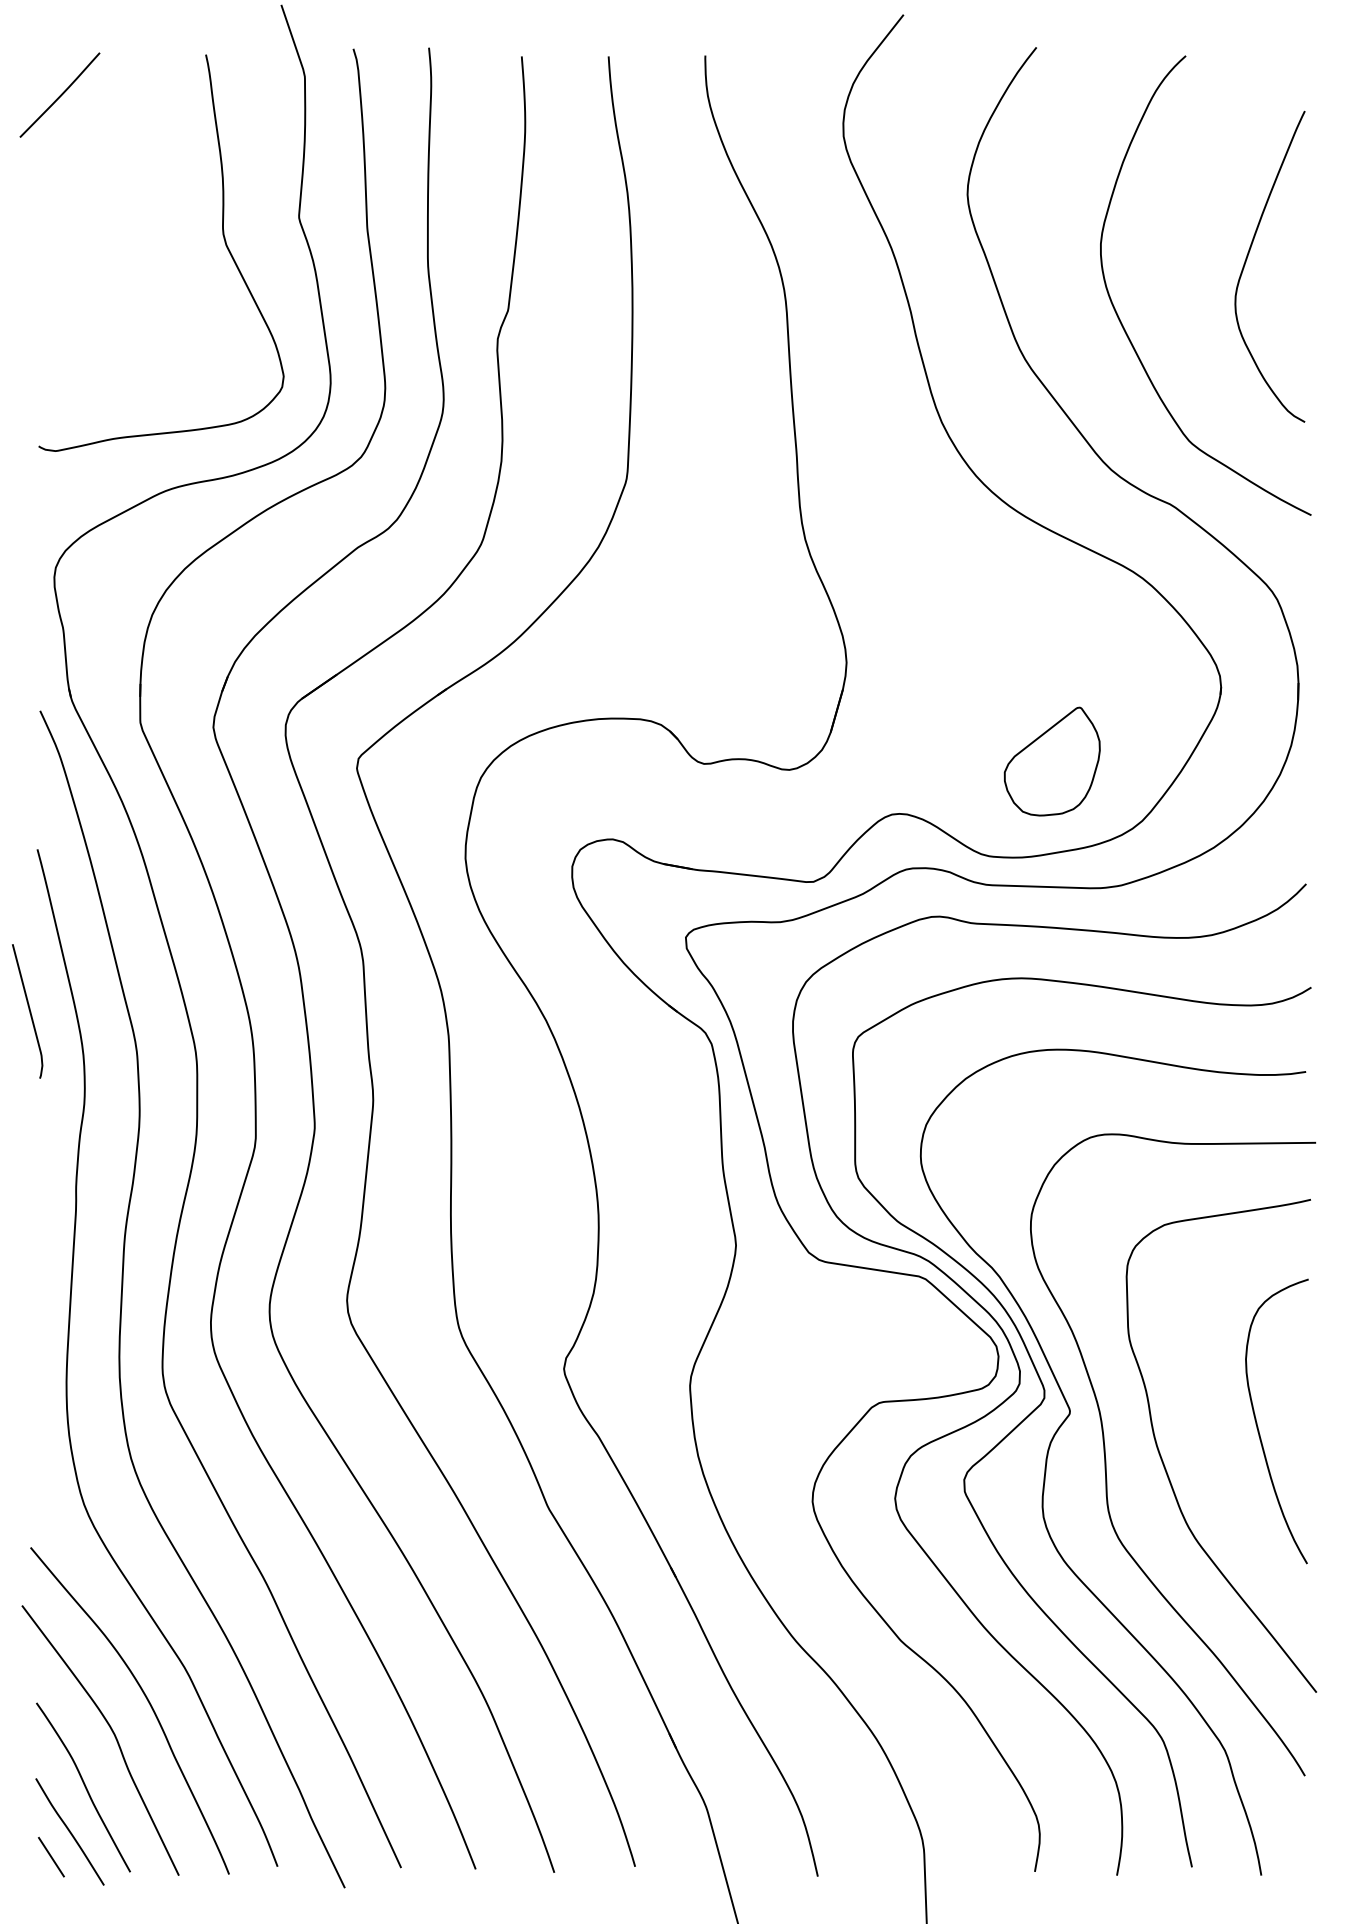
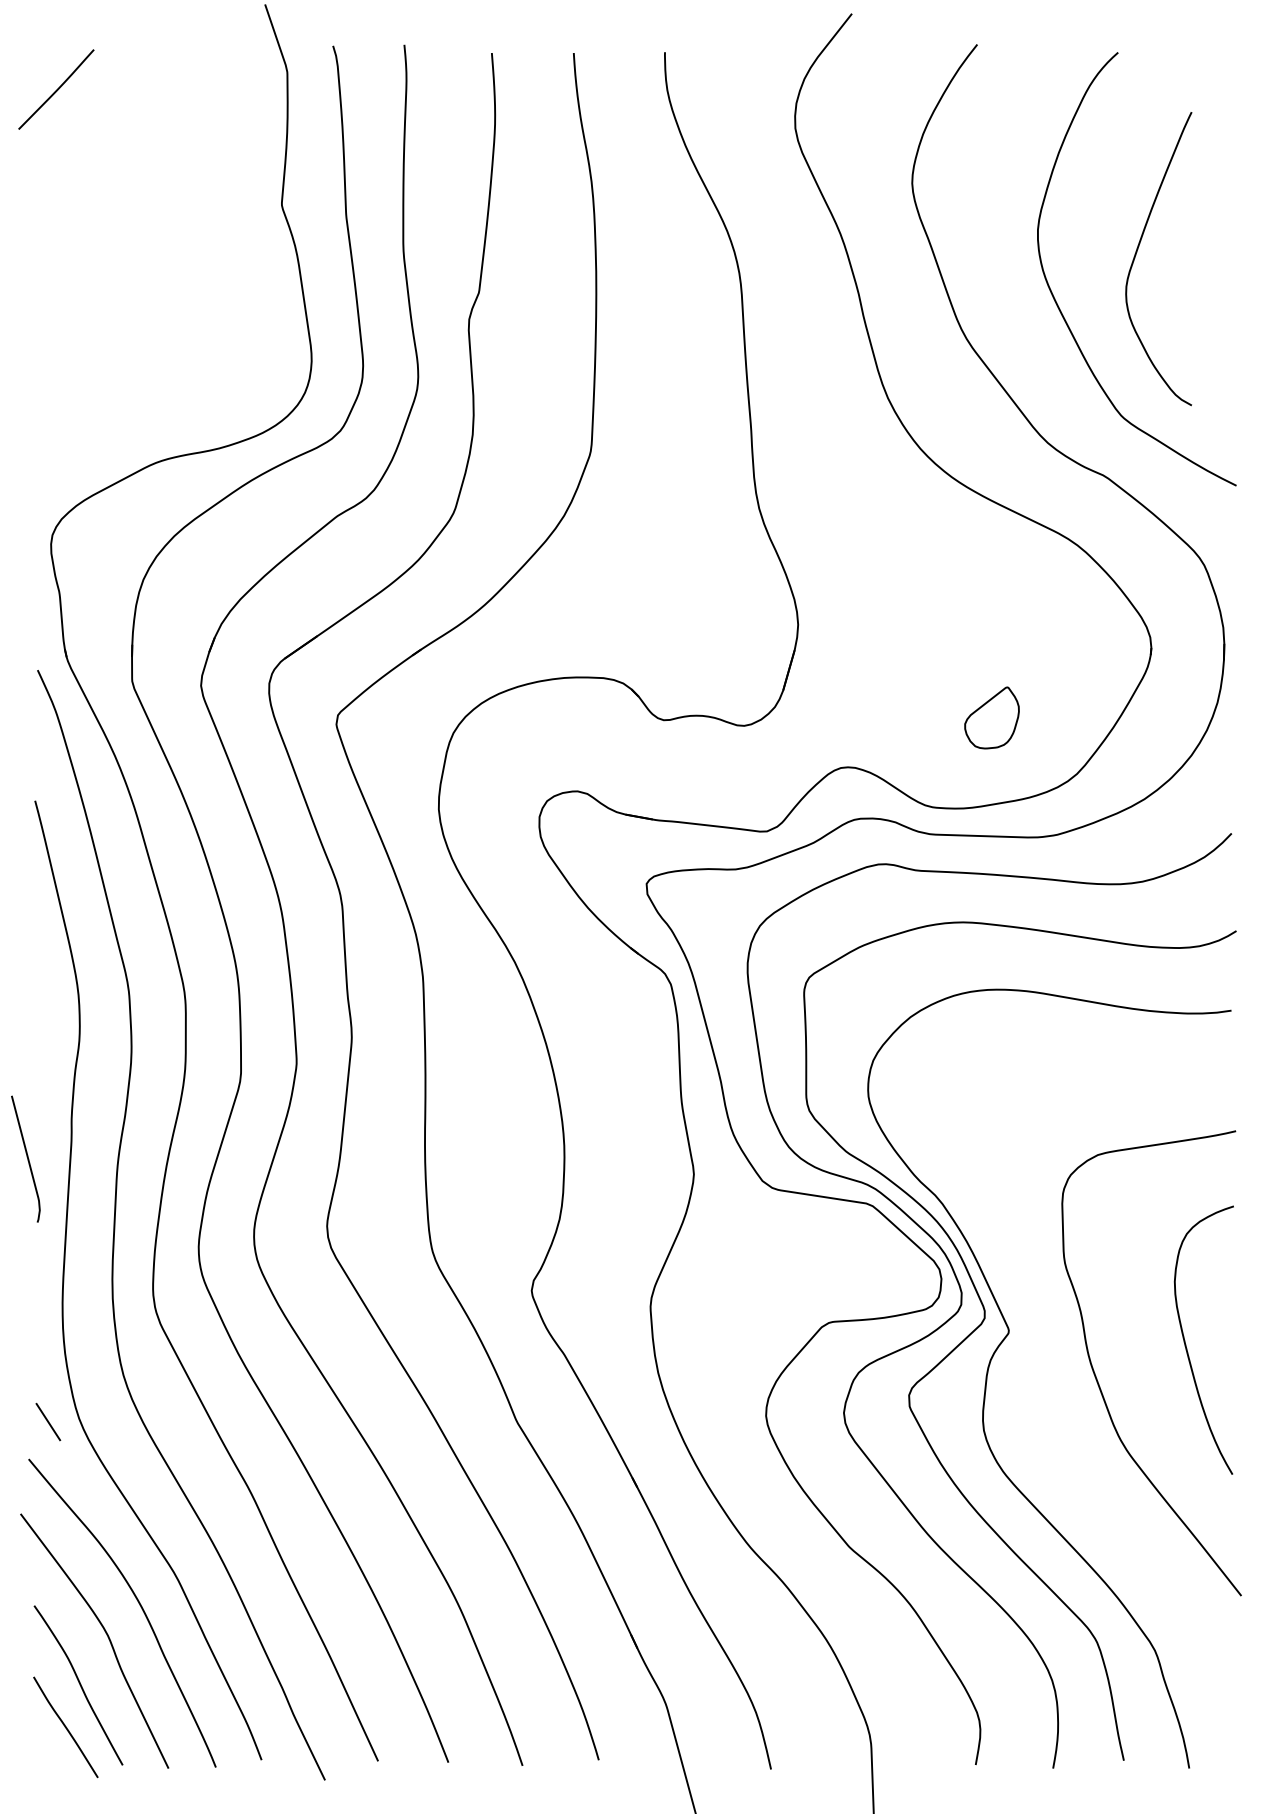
curve: (222, 235) -> (209, 221), removed
curve: (1247, 259) -> (1137, 252), moved
part: (1051, 761) -> (991, 717), size x0.6
curve: (29, 1011) -> (27, 1159), moved
curve: (1106, 1459) -> (1043, 1376), removed
line: (51, 1856) -> (48, 1421), moved

